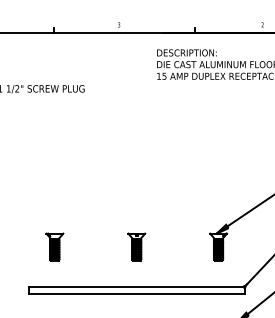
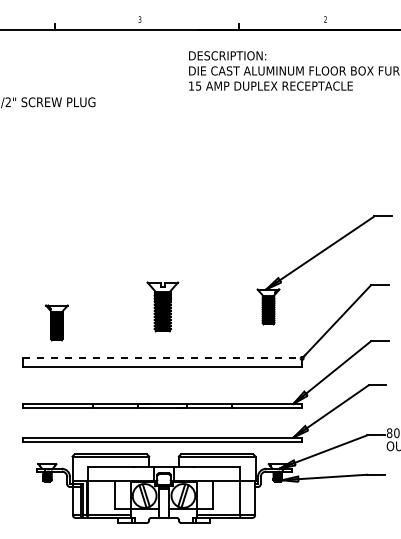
part: (54, 246) -> (56, 322), moved
part: (136, 246) -> (162, 306), size x1.4
line: (136, 287) -> (162, 358), solid -> dashed

